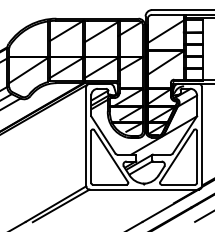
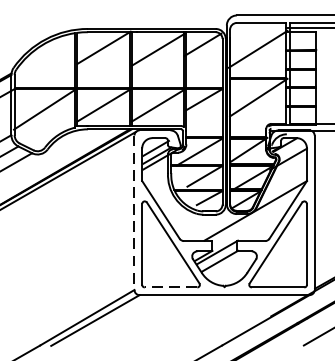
line: (86, 136) -> (134, 212), solid -> dashed
line: (109, 184) -> (170, 287), solid -> dashed

